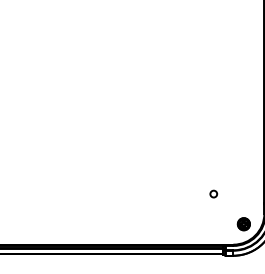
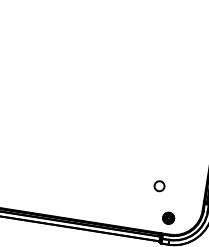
circle: (213, 193) -> (159, 185), size x1.6
part: (243, 224) -> (168, 218), moved

